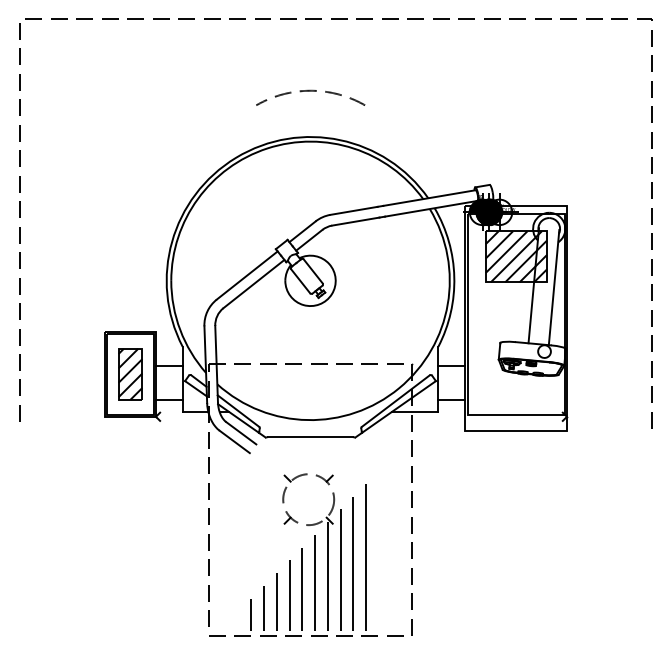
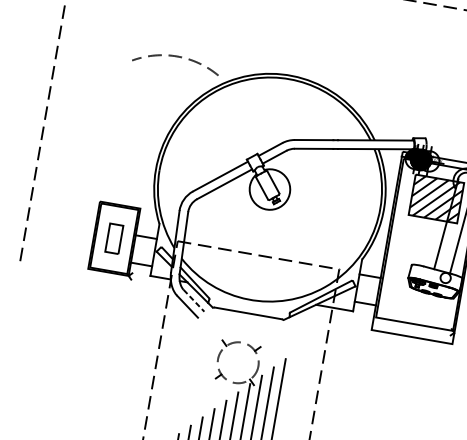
arc: (310, 91) -> (177, 57), moved
part: (130, 374) -> (114, 238), size x0.7
line: (241, 433) -> (194, 301), solid -> dashed

